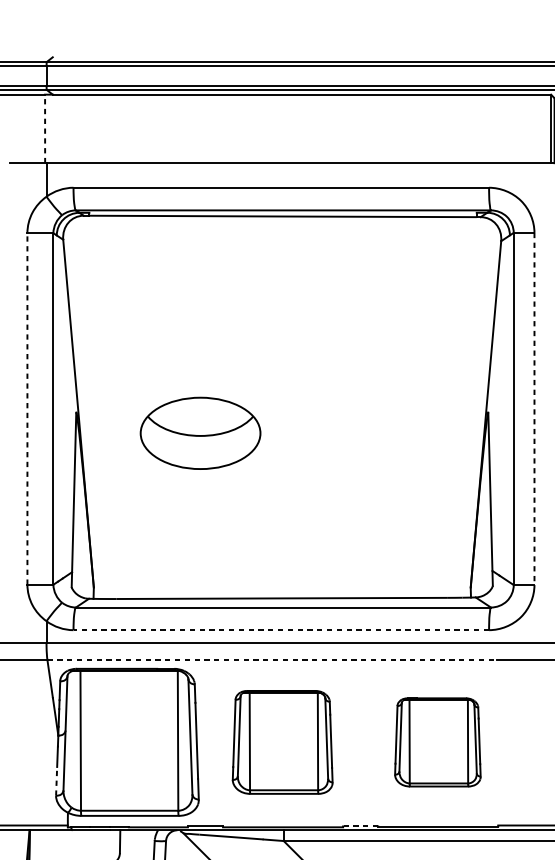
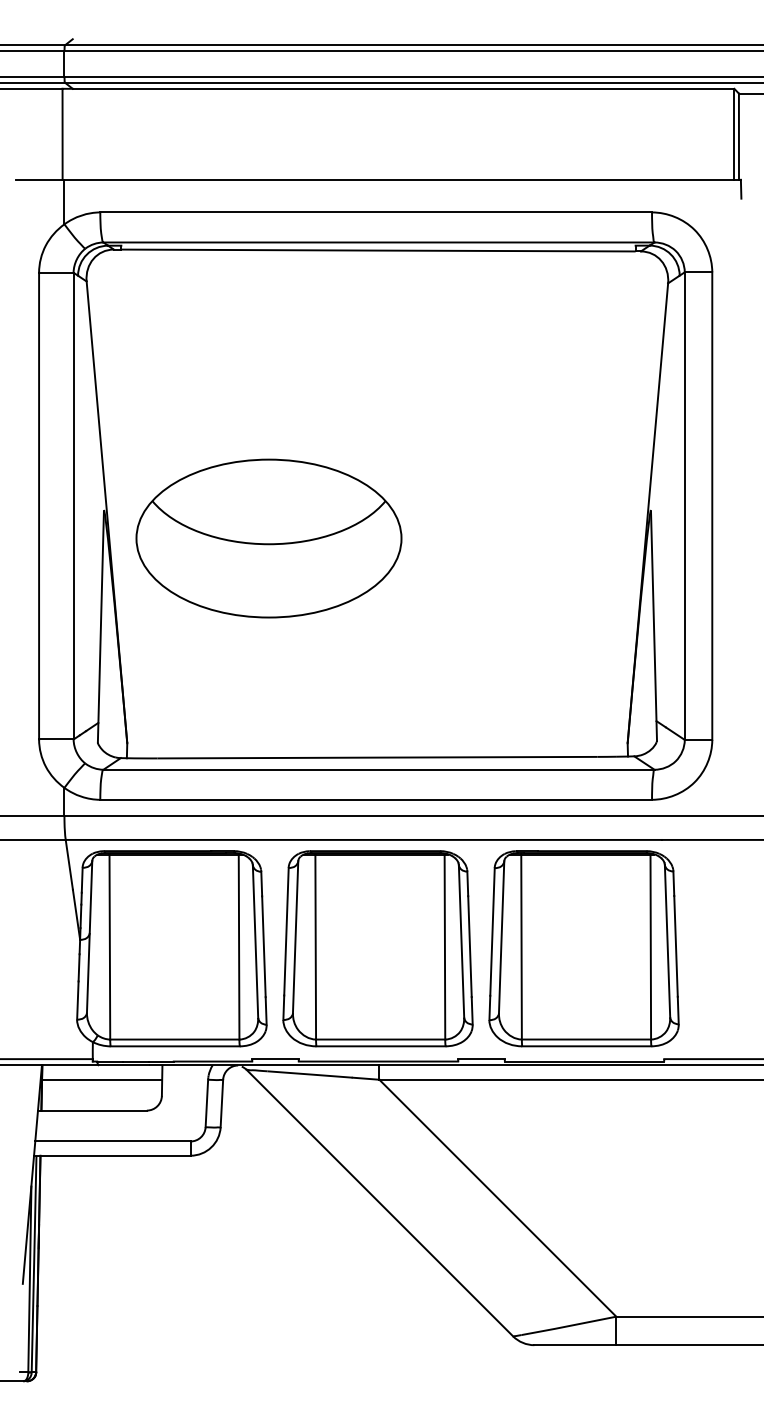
line: (45, 128) -> (62, 133), dashed -> solid
line: (27, 408) -> (39, 505), dashed -> solid
line: (534, 409) -> (712, 506), dashed -> solid
part: (200, 433) -> (268, 538), size x1.67
line: (281, 629) -> (376, 799), dashed -> solid
line: (272, 660) -> (364, 839), dashed -> solid
part: (282, 742) -> (377, 948), size x1.43
part: (437, 742) -> (583, 948), size x1.67
line: (56, 781) -> (77, 1000), dashed -> solid
line: (360, 825) -> (481, 1059), dashed -> solid
line: (75, 840) -> (102, 1079), added

